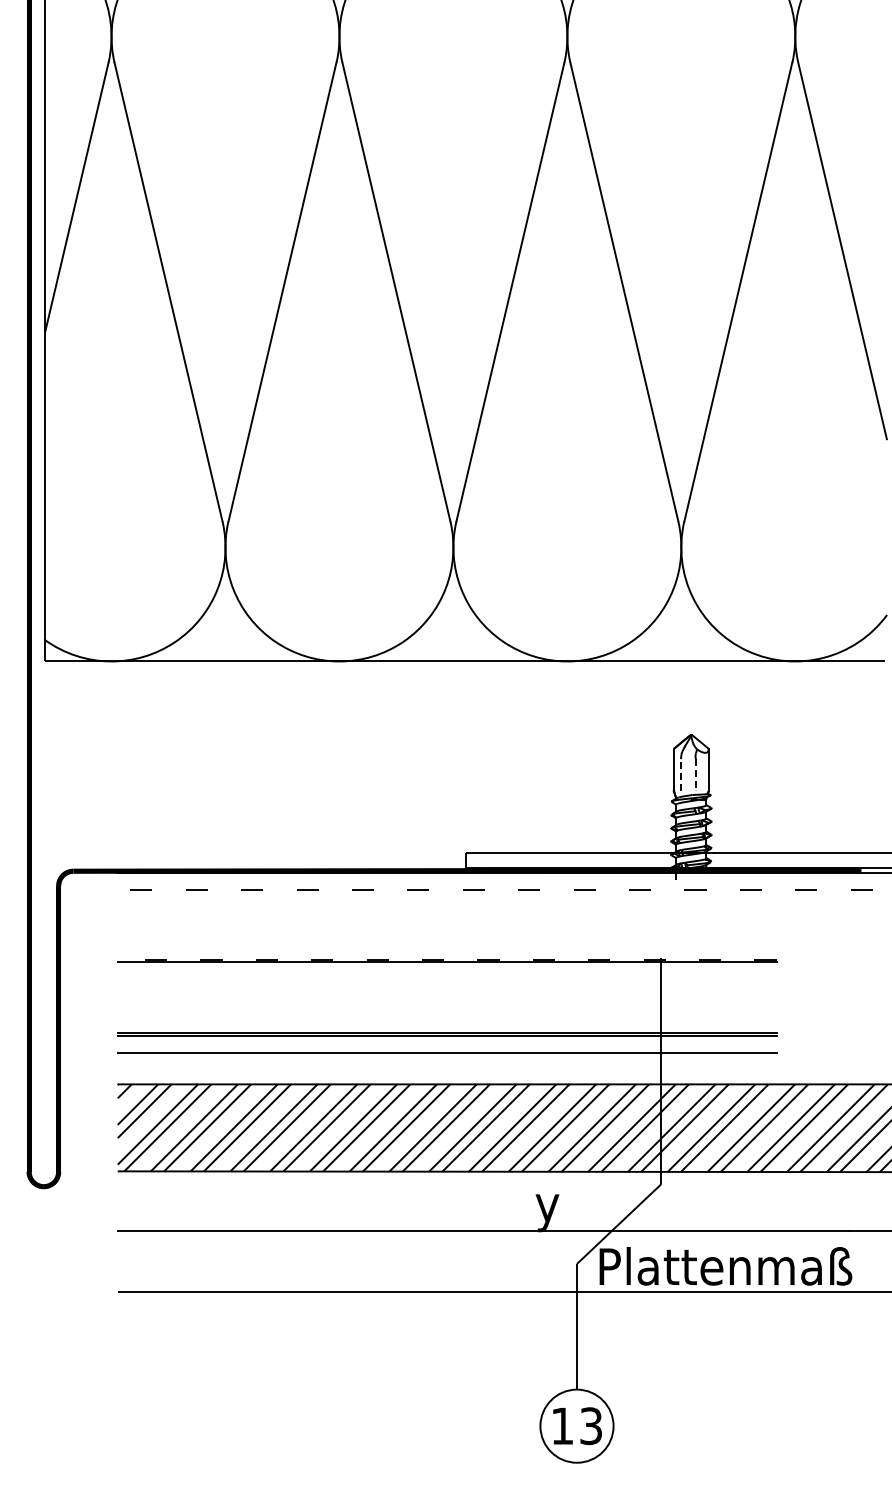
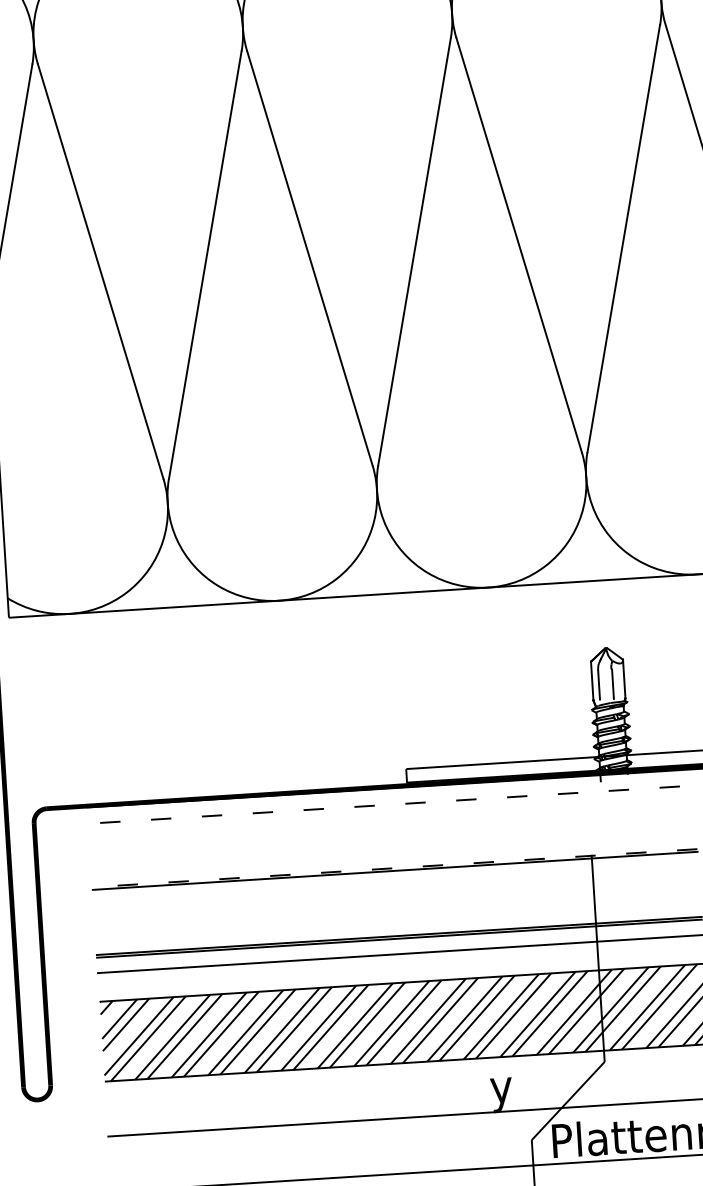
line: (681, 774) -> (599, 684), dashed -> solid
line: (696, 774) -> (613, 683), dashed -> solid

